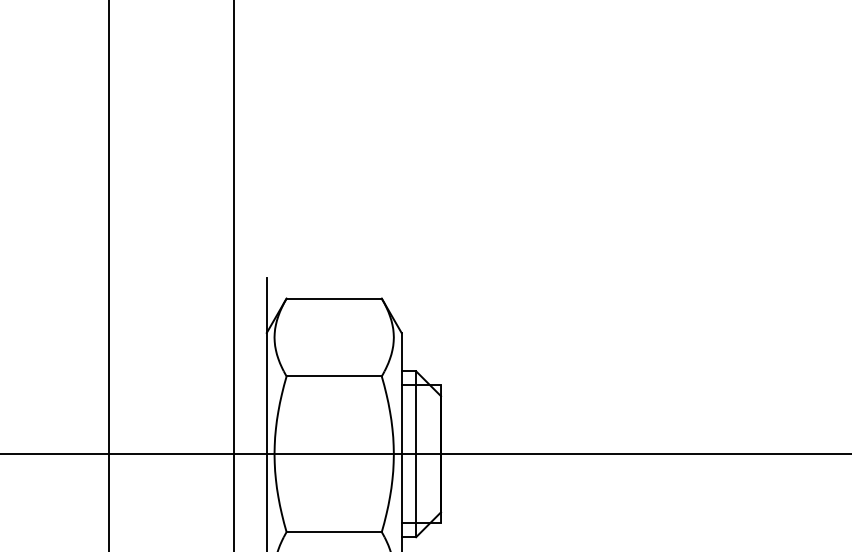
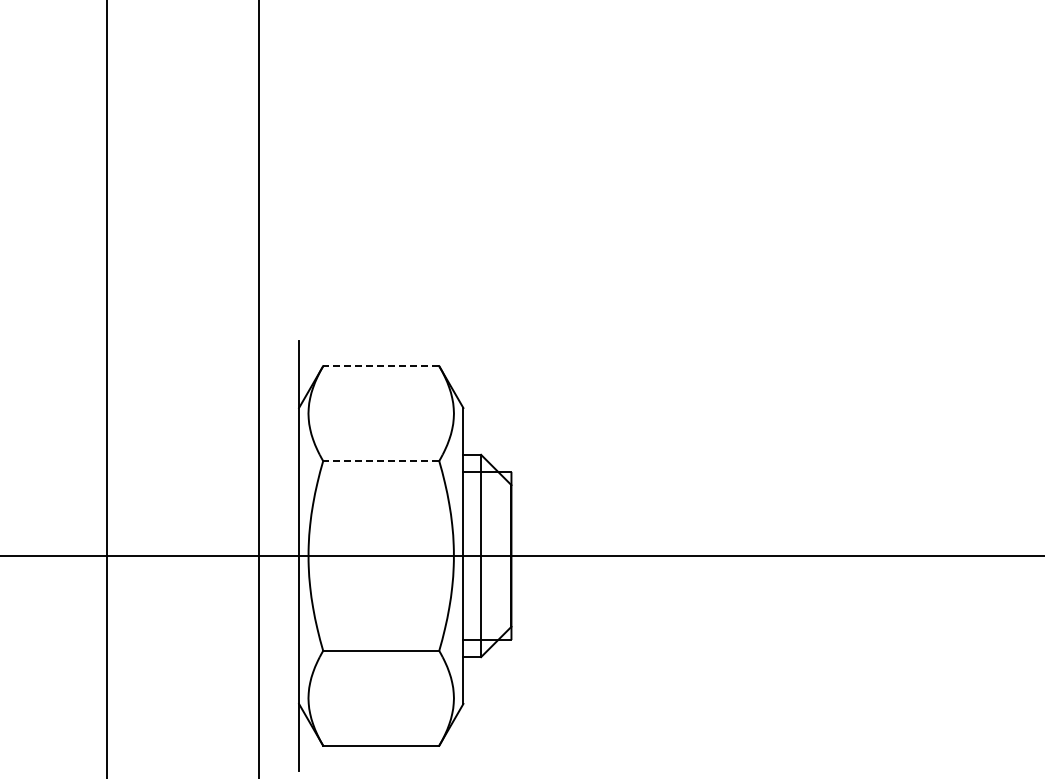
line: (333, 298) -> (380, 366), solid -> dashed
line: (333, 376) -> (380, 461), solid -> dashed

